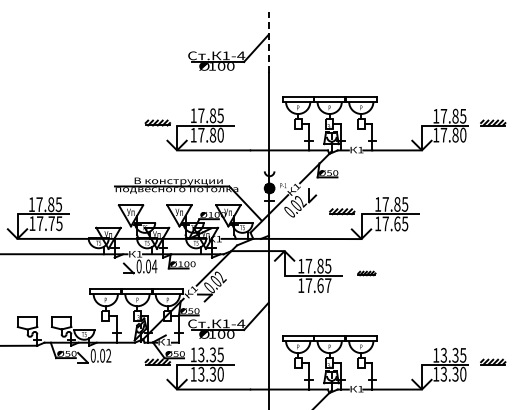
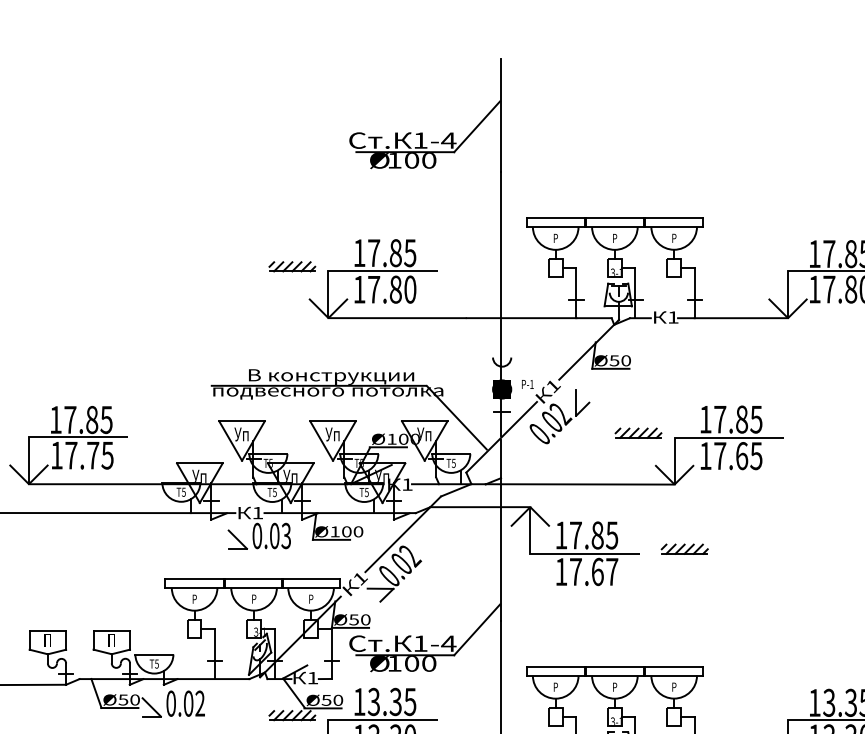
line: (269, 42) -> (501, 115), dashed -> solid
text: (154, 266) -> (286, 536), 0.04 -> 0.03
part: (366, 273) -> (683, 549), size x1.43

